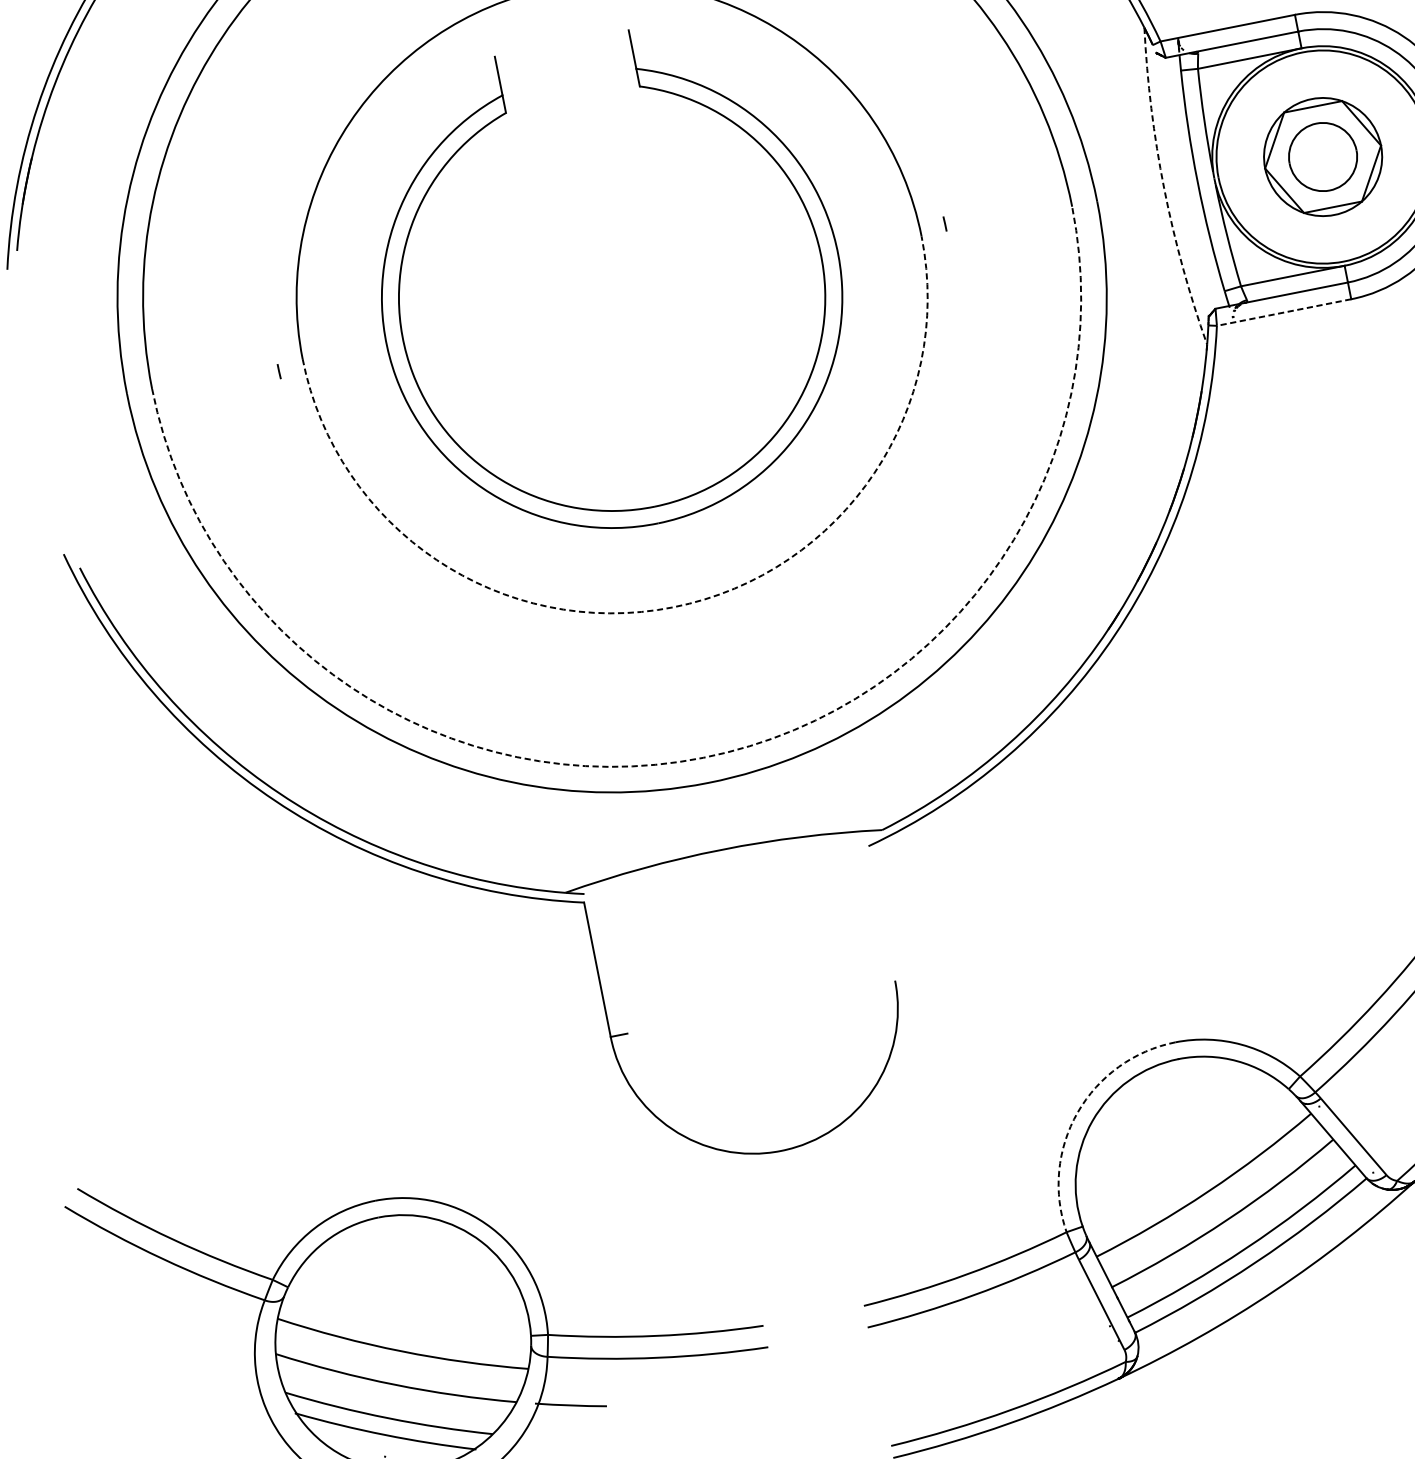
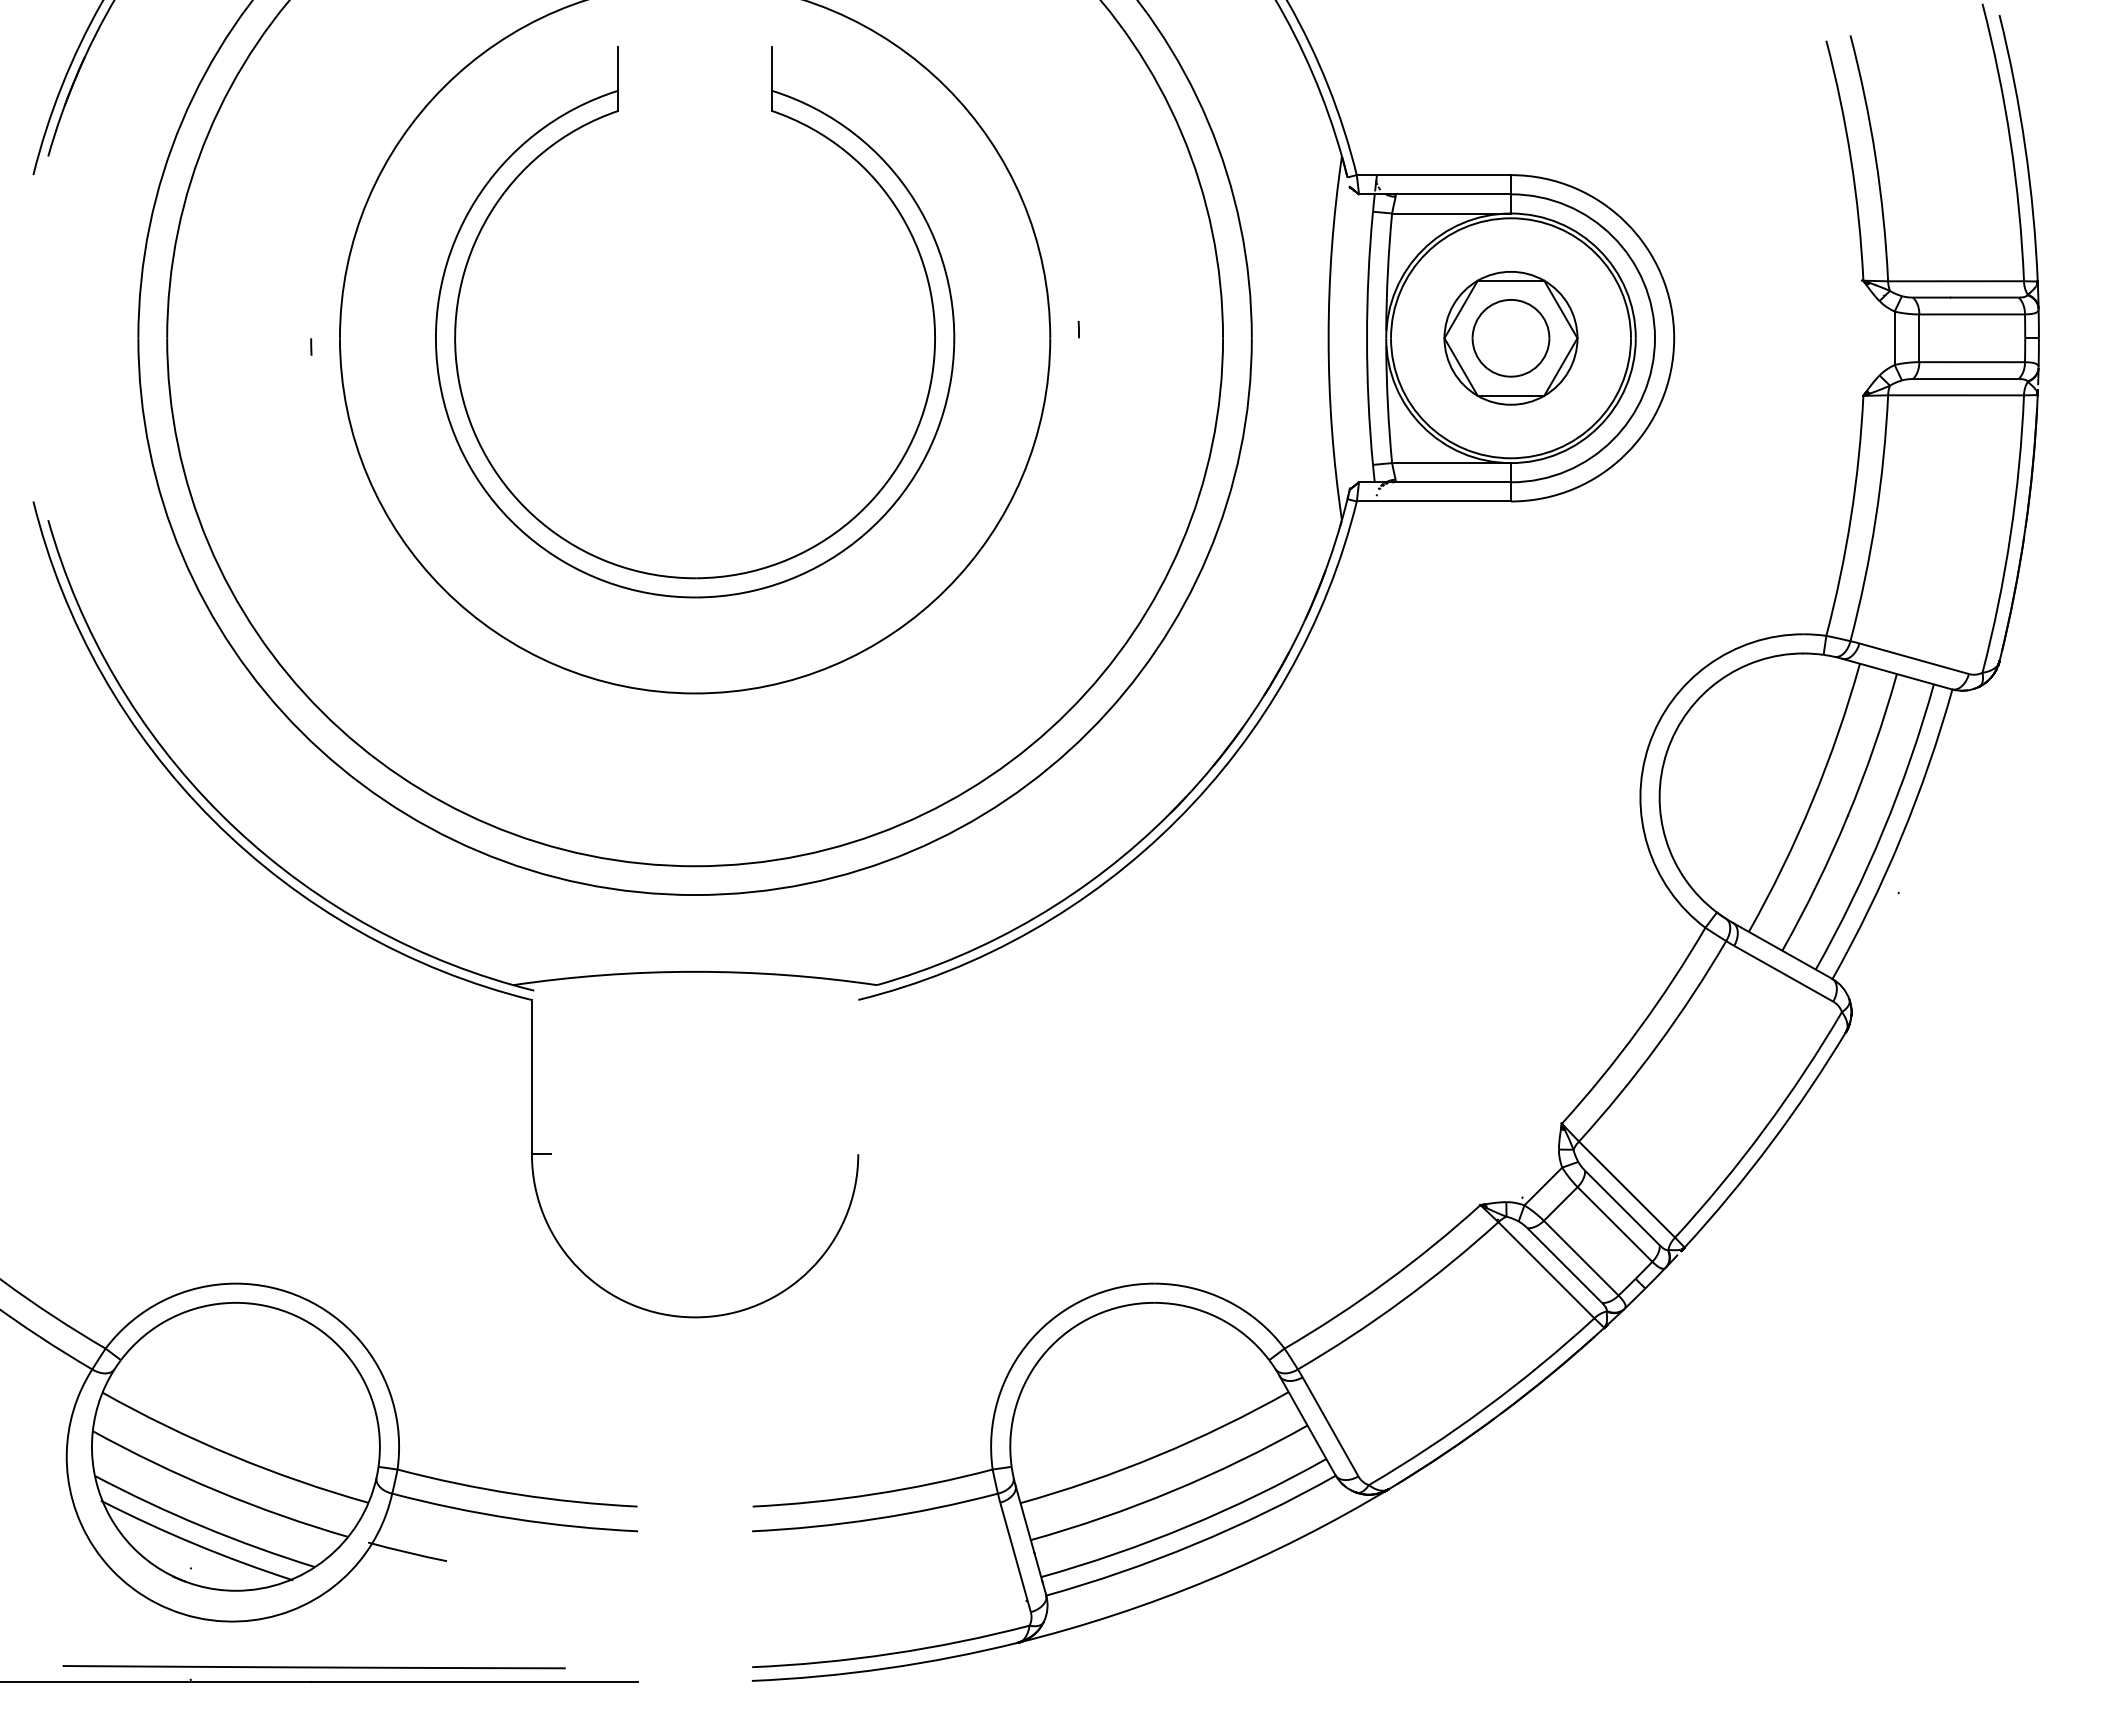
arc: (1164, 188) -> (1328, 338), dashed -> solid
line: (1283, 312) -> (1433, 501), dashed -> solid
arc: (673, 607) -> (695, 693), dashed -> solid
arc: (703, 758) -> (695, 866), dashed -> solid
arc: (1078, 1112) -> (1031, 1339), dashed -> solid

